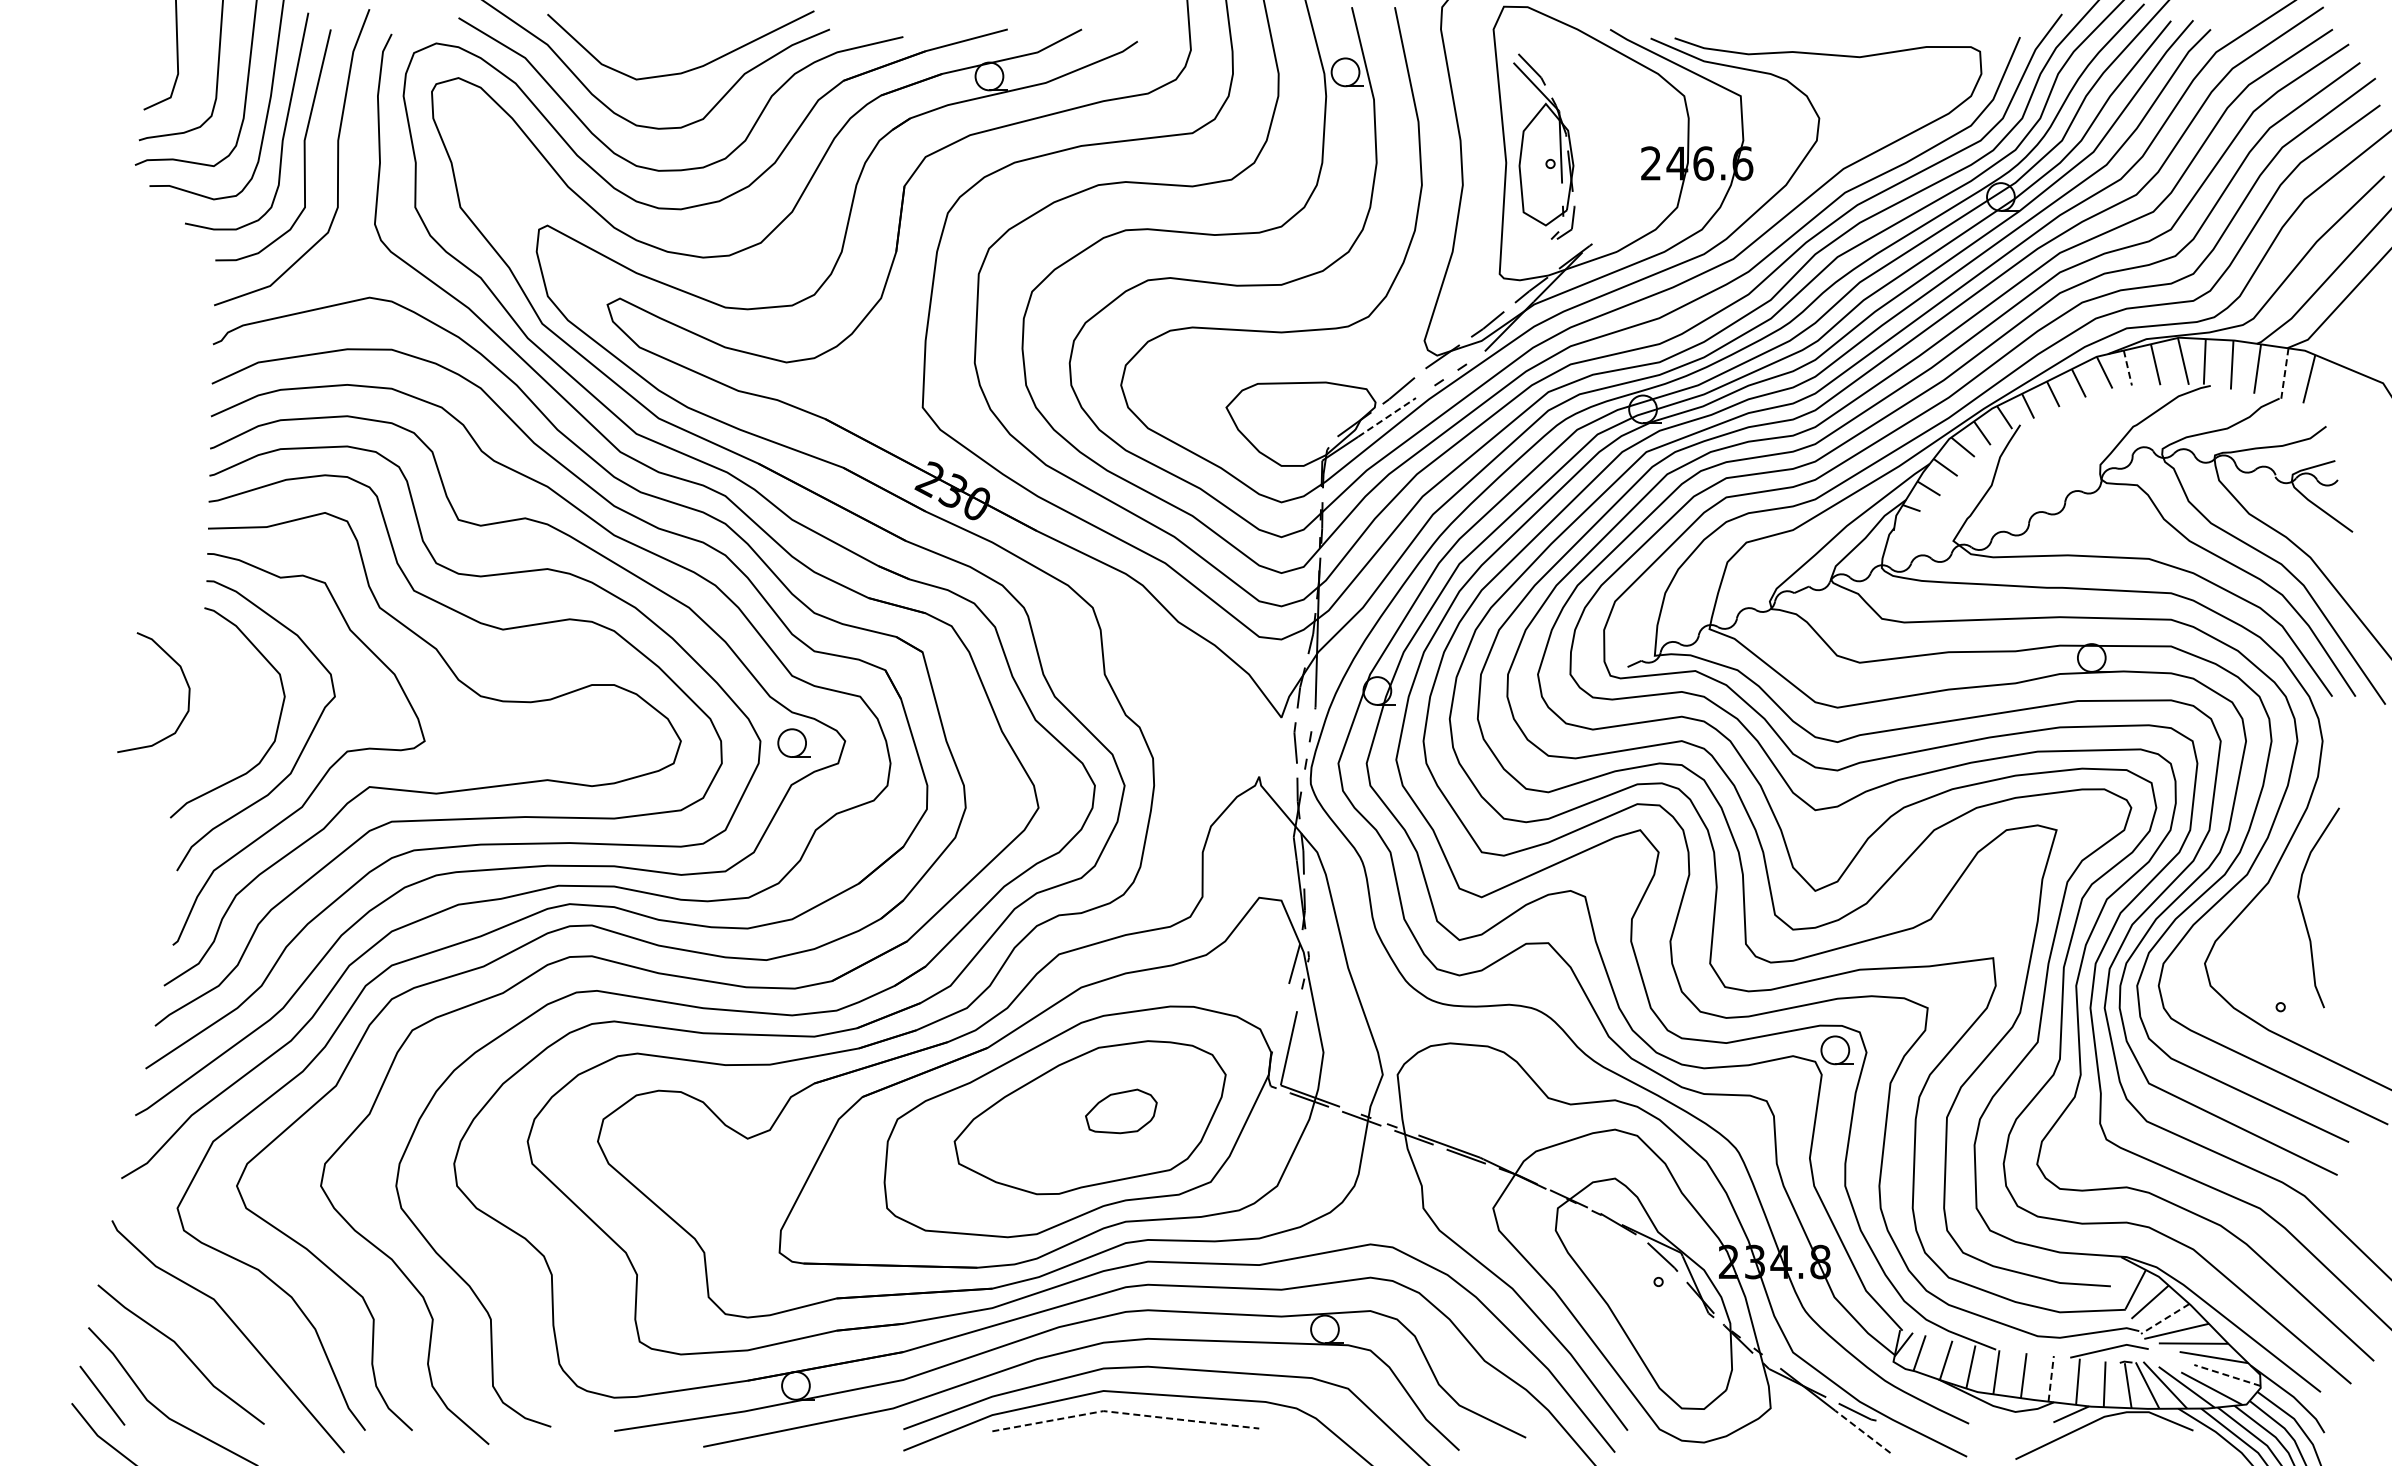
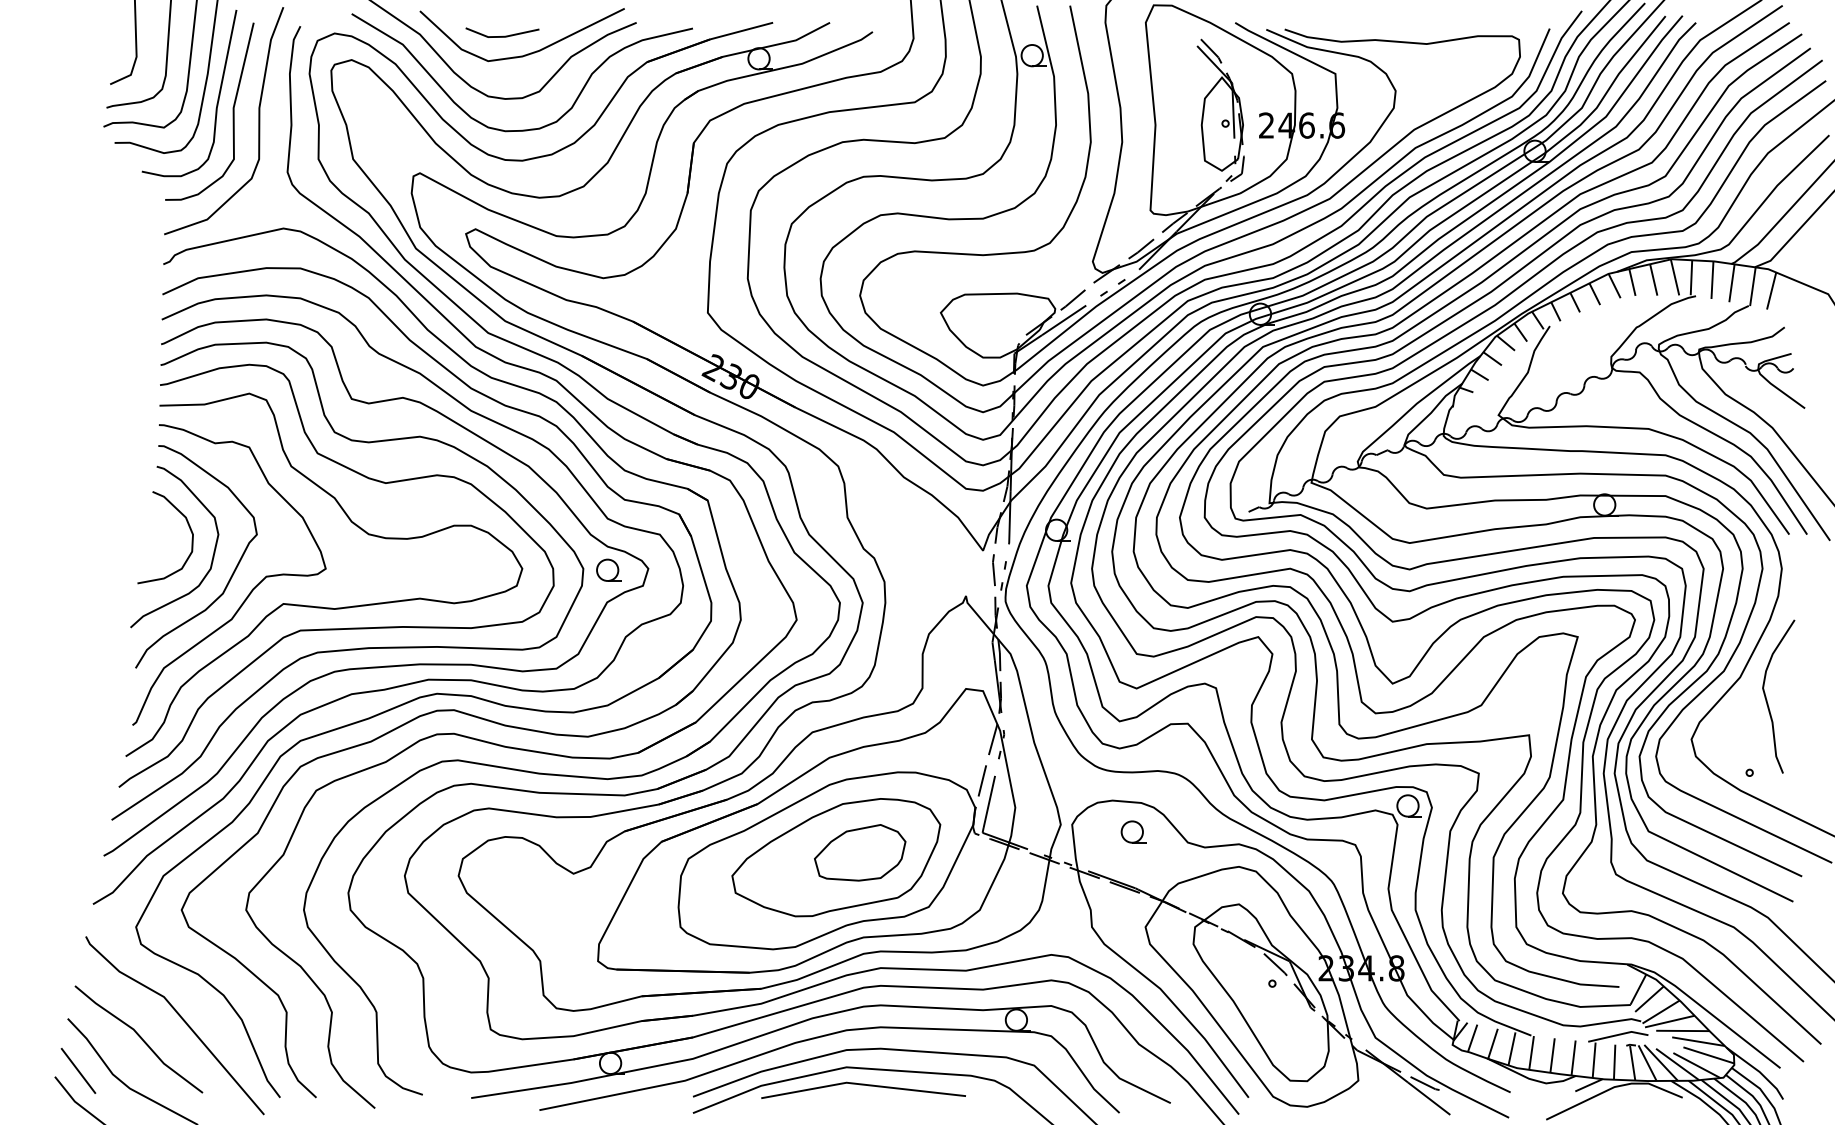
line: (655, 46) -> (502, 35), added
part: (1544, 146) -> (1220, 110), moved
line: (2127, 368) -> (1632, 282), dashed -> solid
line: (2284, 374) -> (1752, 287), dashed -> solid
line: (1387, 417) -> (1064, 320), dashed -> solid
curve: (184, 679) -> (189, 527), moved
line: (1280, 1017) -> (982, 780), added
part: (1477, 1084) -> (1133, 832), added
part: (1121, 1111) -> (860, 852), size x1.67
line: (2164, 1319) -> (1660, 1012), dashed -> solid
line: (2227, 1375) -> (1708, 1055), dashed -> solid
line: (2051, 1378) -> (1573, 1057), dashed -> solid
line: (1124, 1413) -> (862, 1084), dashed -> solid
line: (1862, 1431) -> (1428, 1098), dashed -> solid

